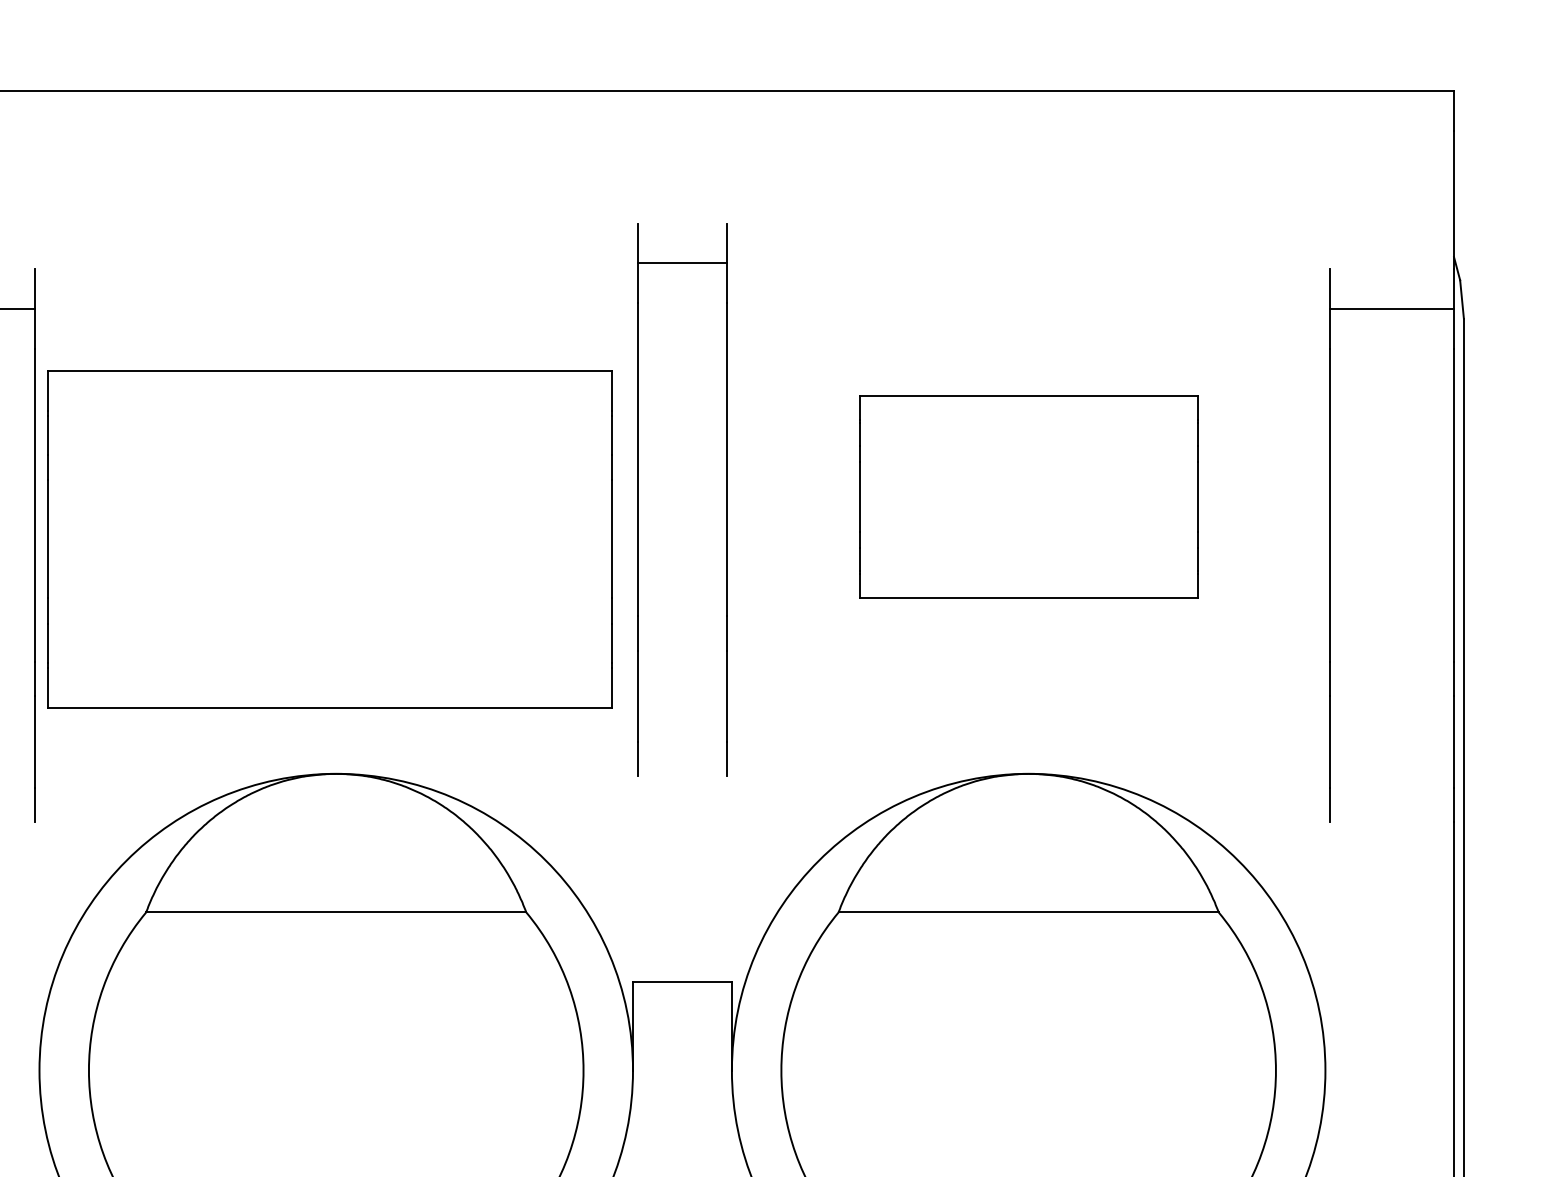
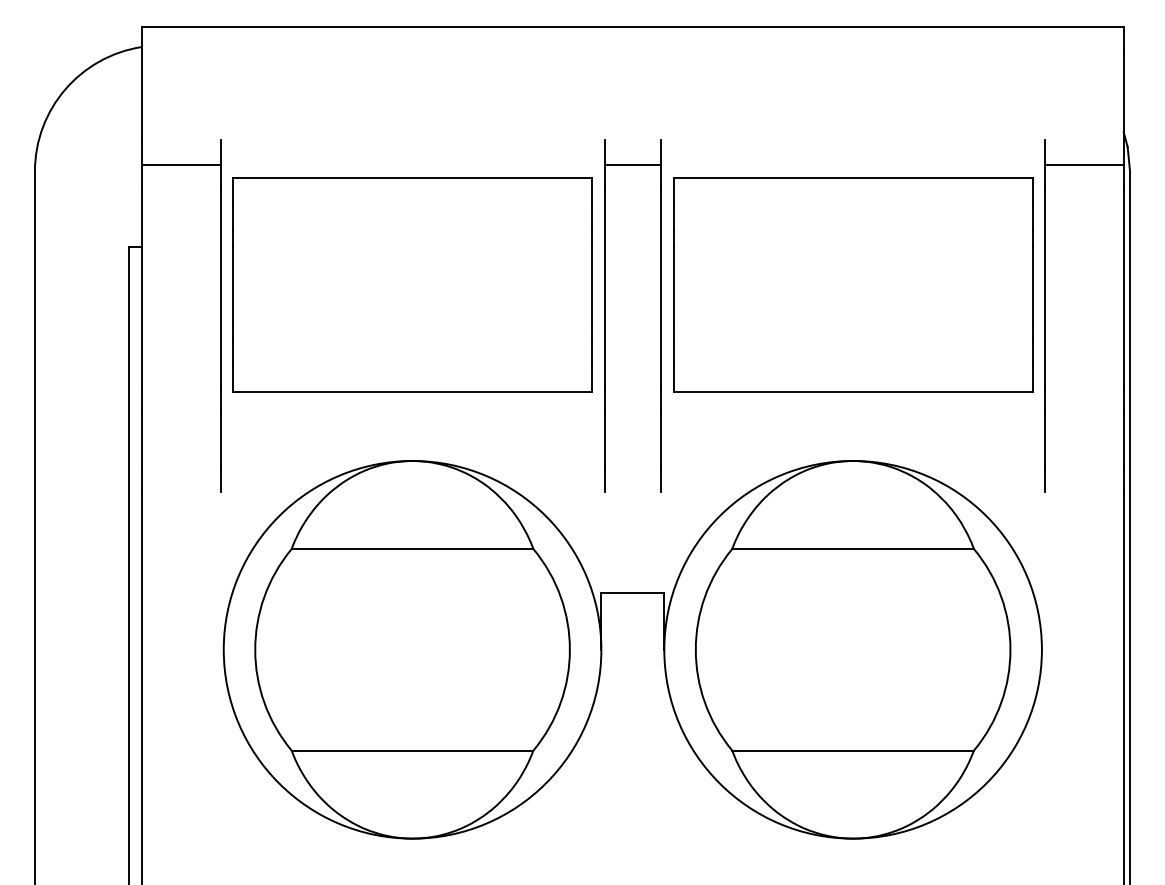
part: (1029, 496) -> (853, 284), size x1.67
part: (639, 499) -> (605, 315), moved
part: (329, 538) -> (412, 284), moved

